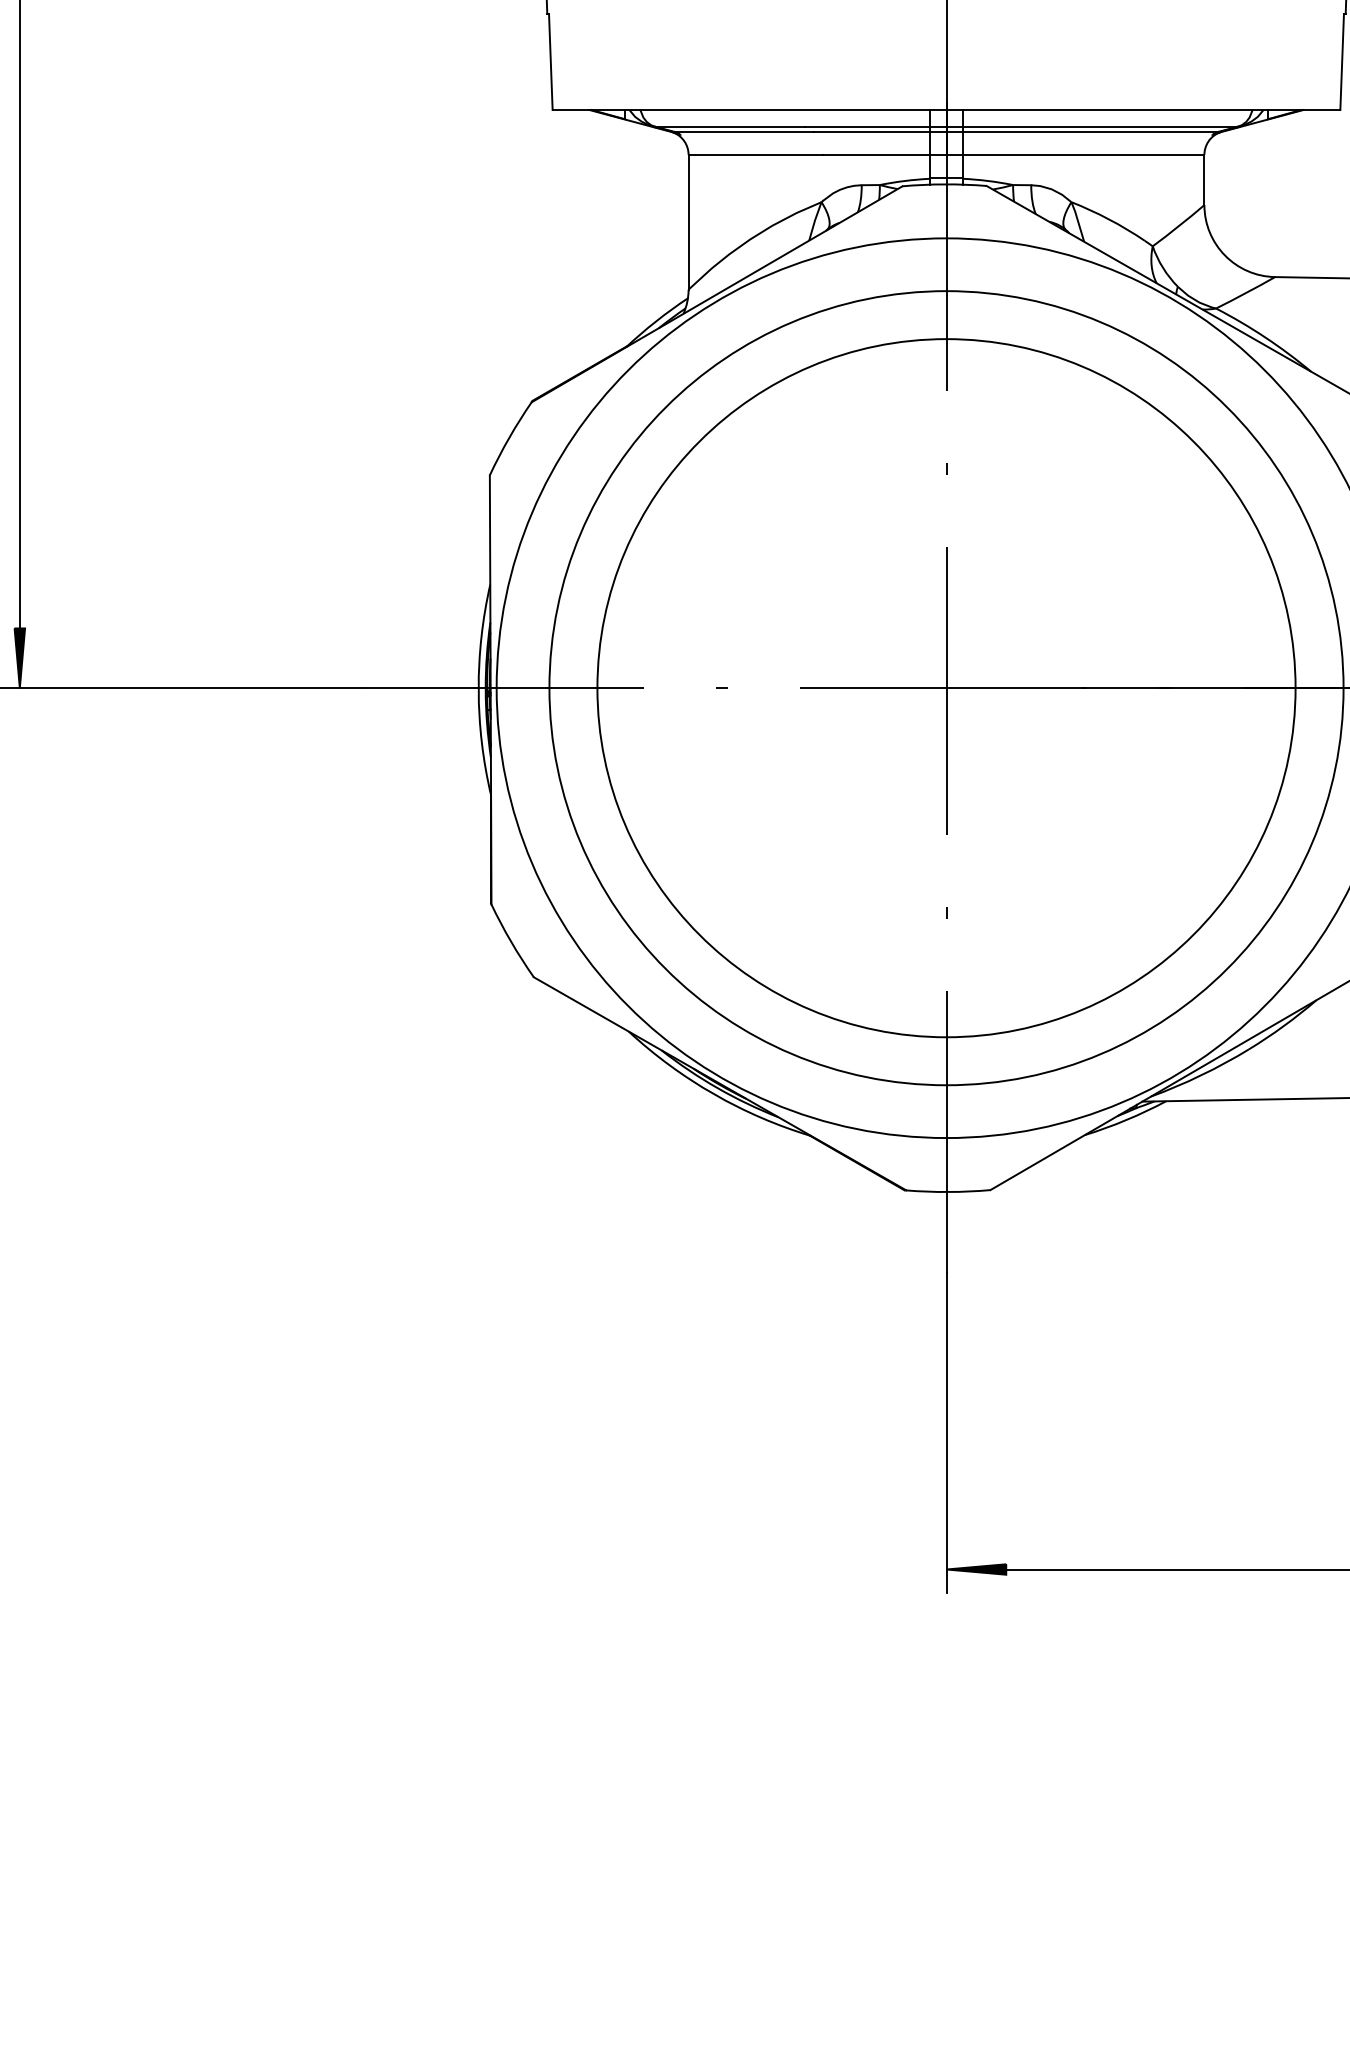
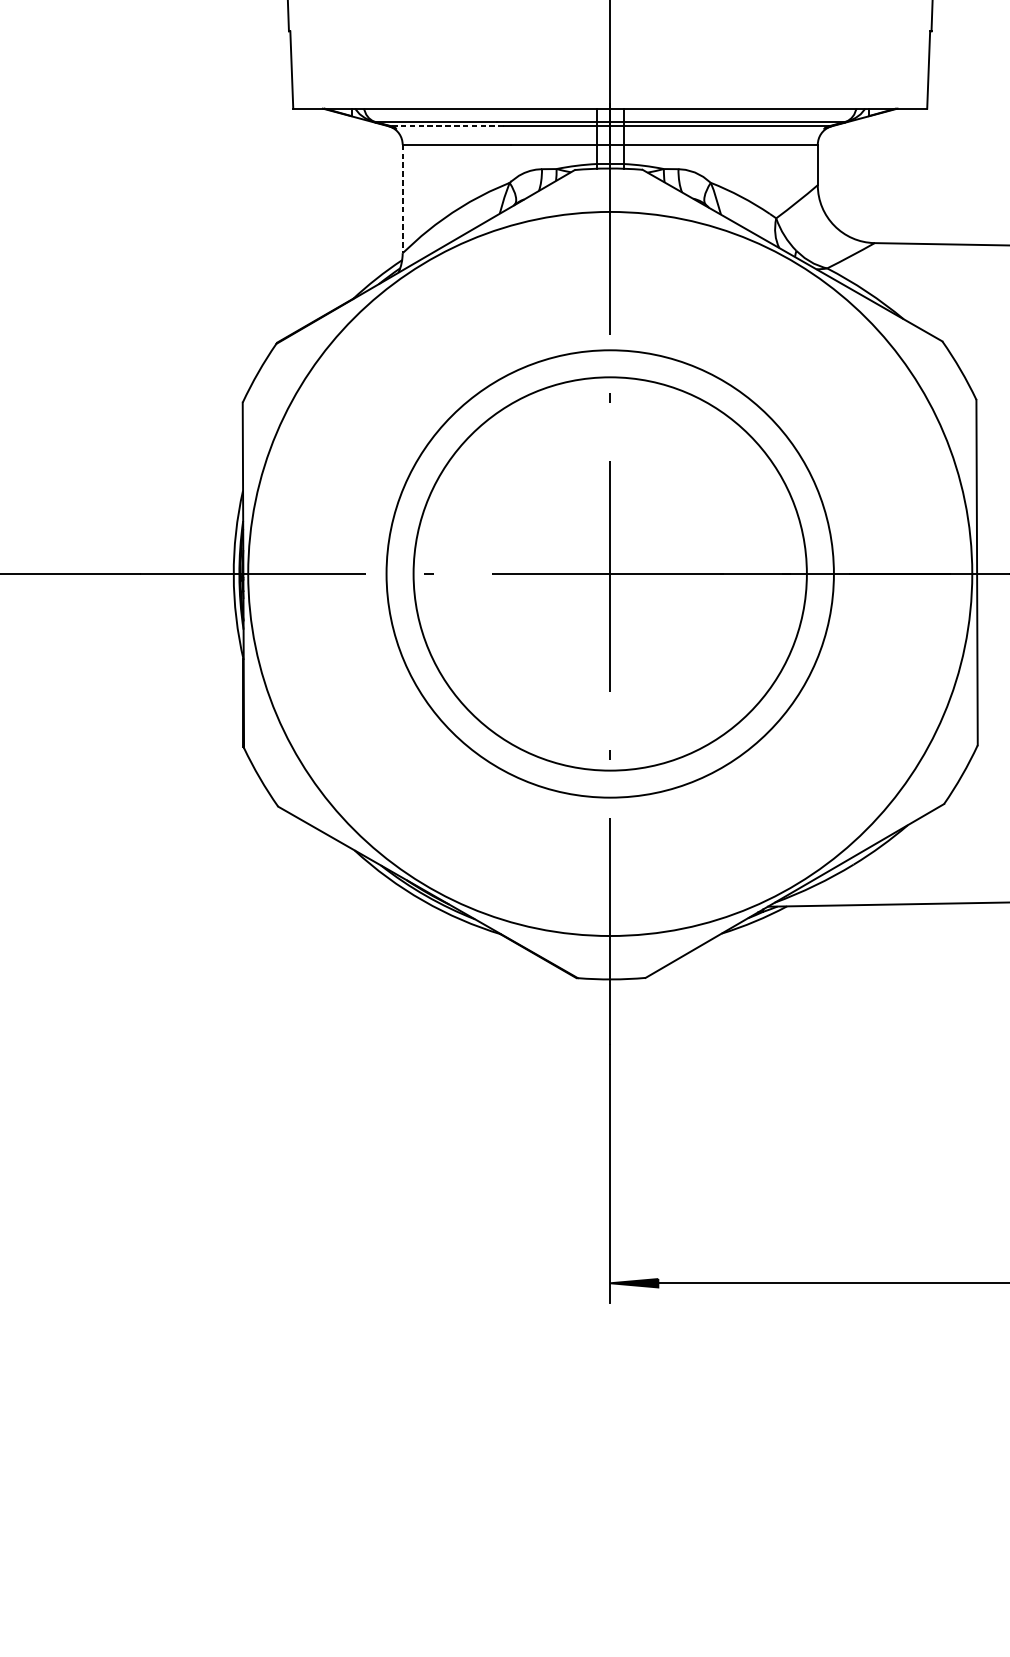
line: (743, 131) -> (446, 125), solid -> dashed
line: (688, 222) -> (402, 199), solid -> dashed
circle: (946, 688) -> (610, 574), size x0.7
circle: (946, 688) -> (610, 574), size x0.7

